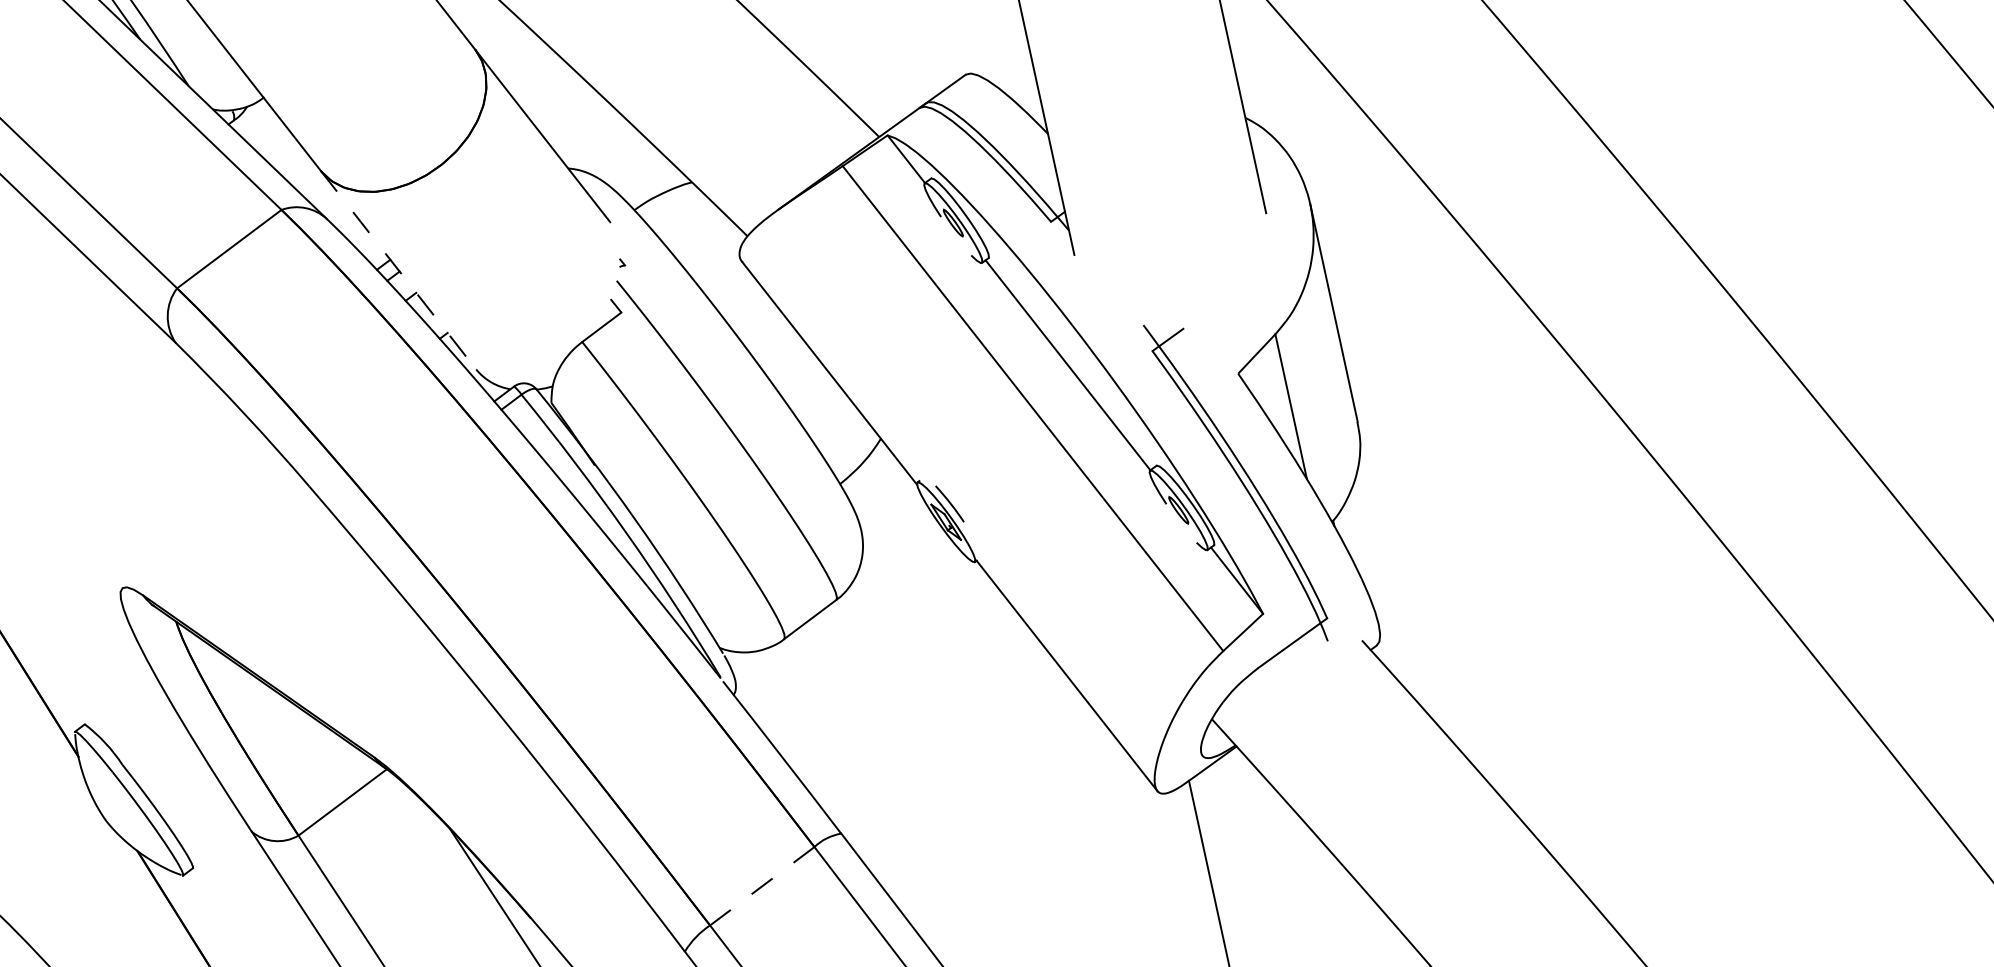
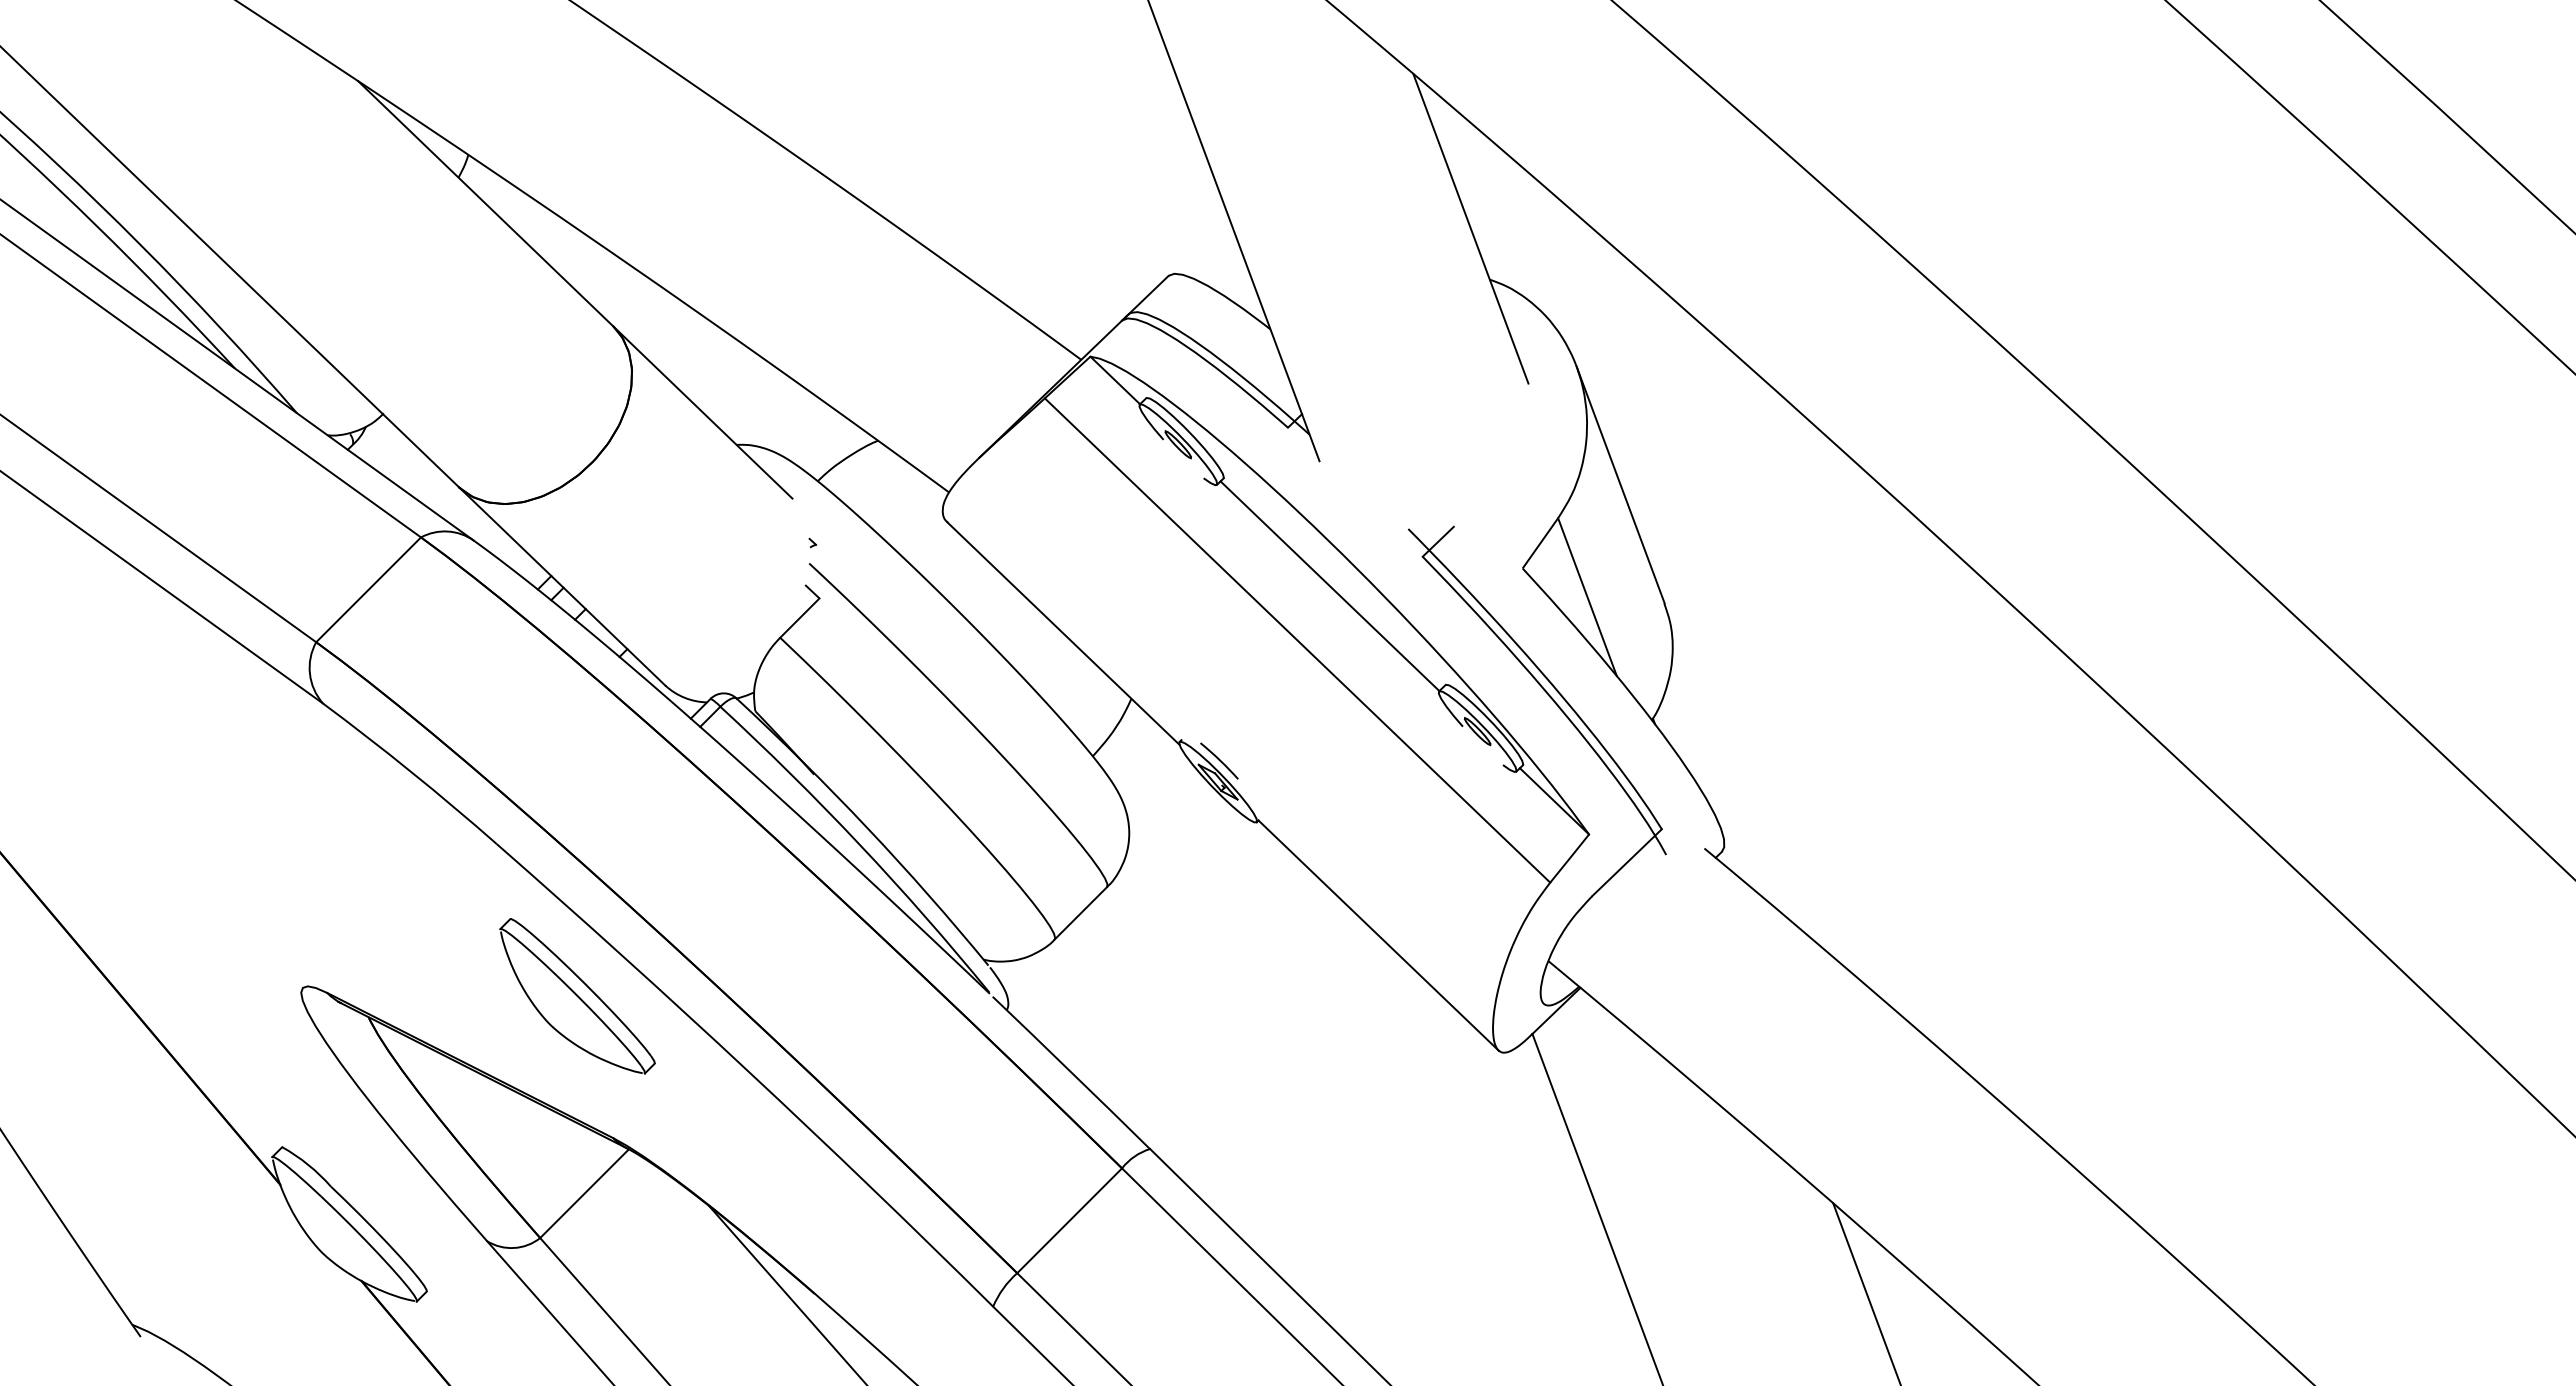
line: (398, 270) -> (562, 586), dashed -> solid
part: (360, 629) -> (577, 996), added
line: (762, 886) -> (1069, 1221), dashed -> solid

